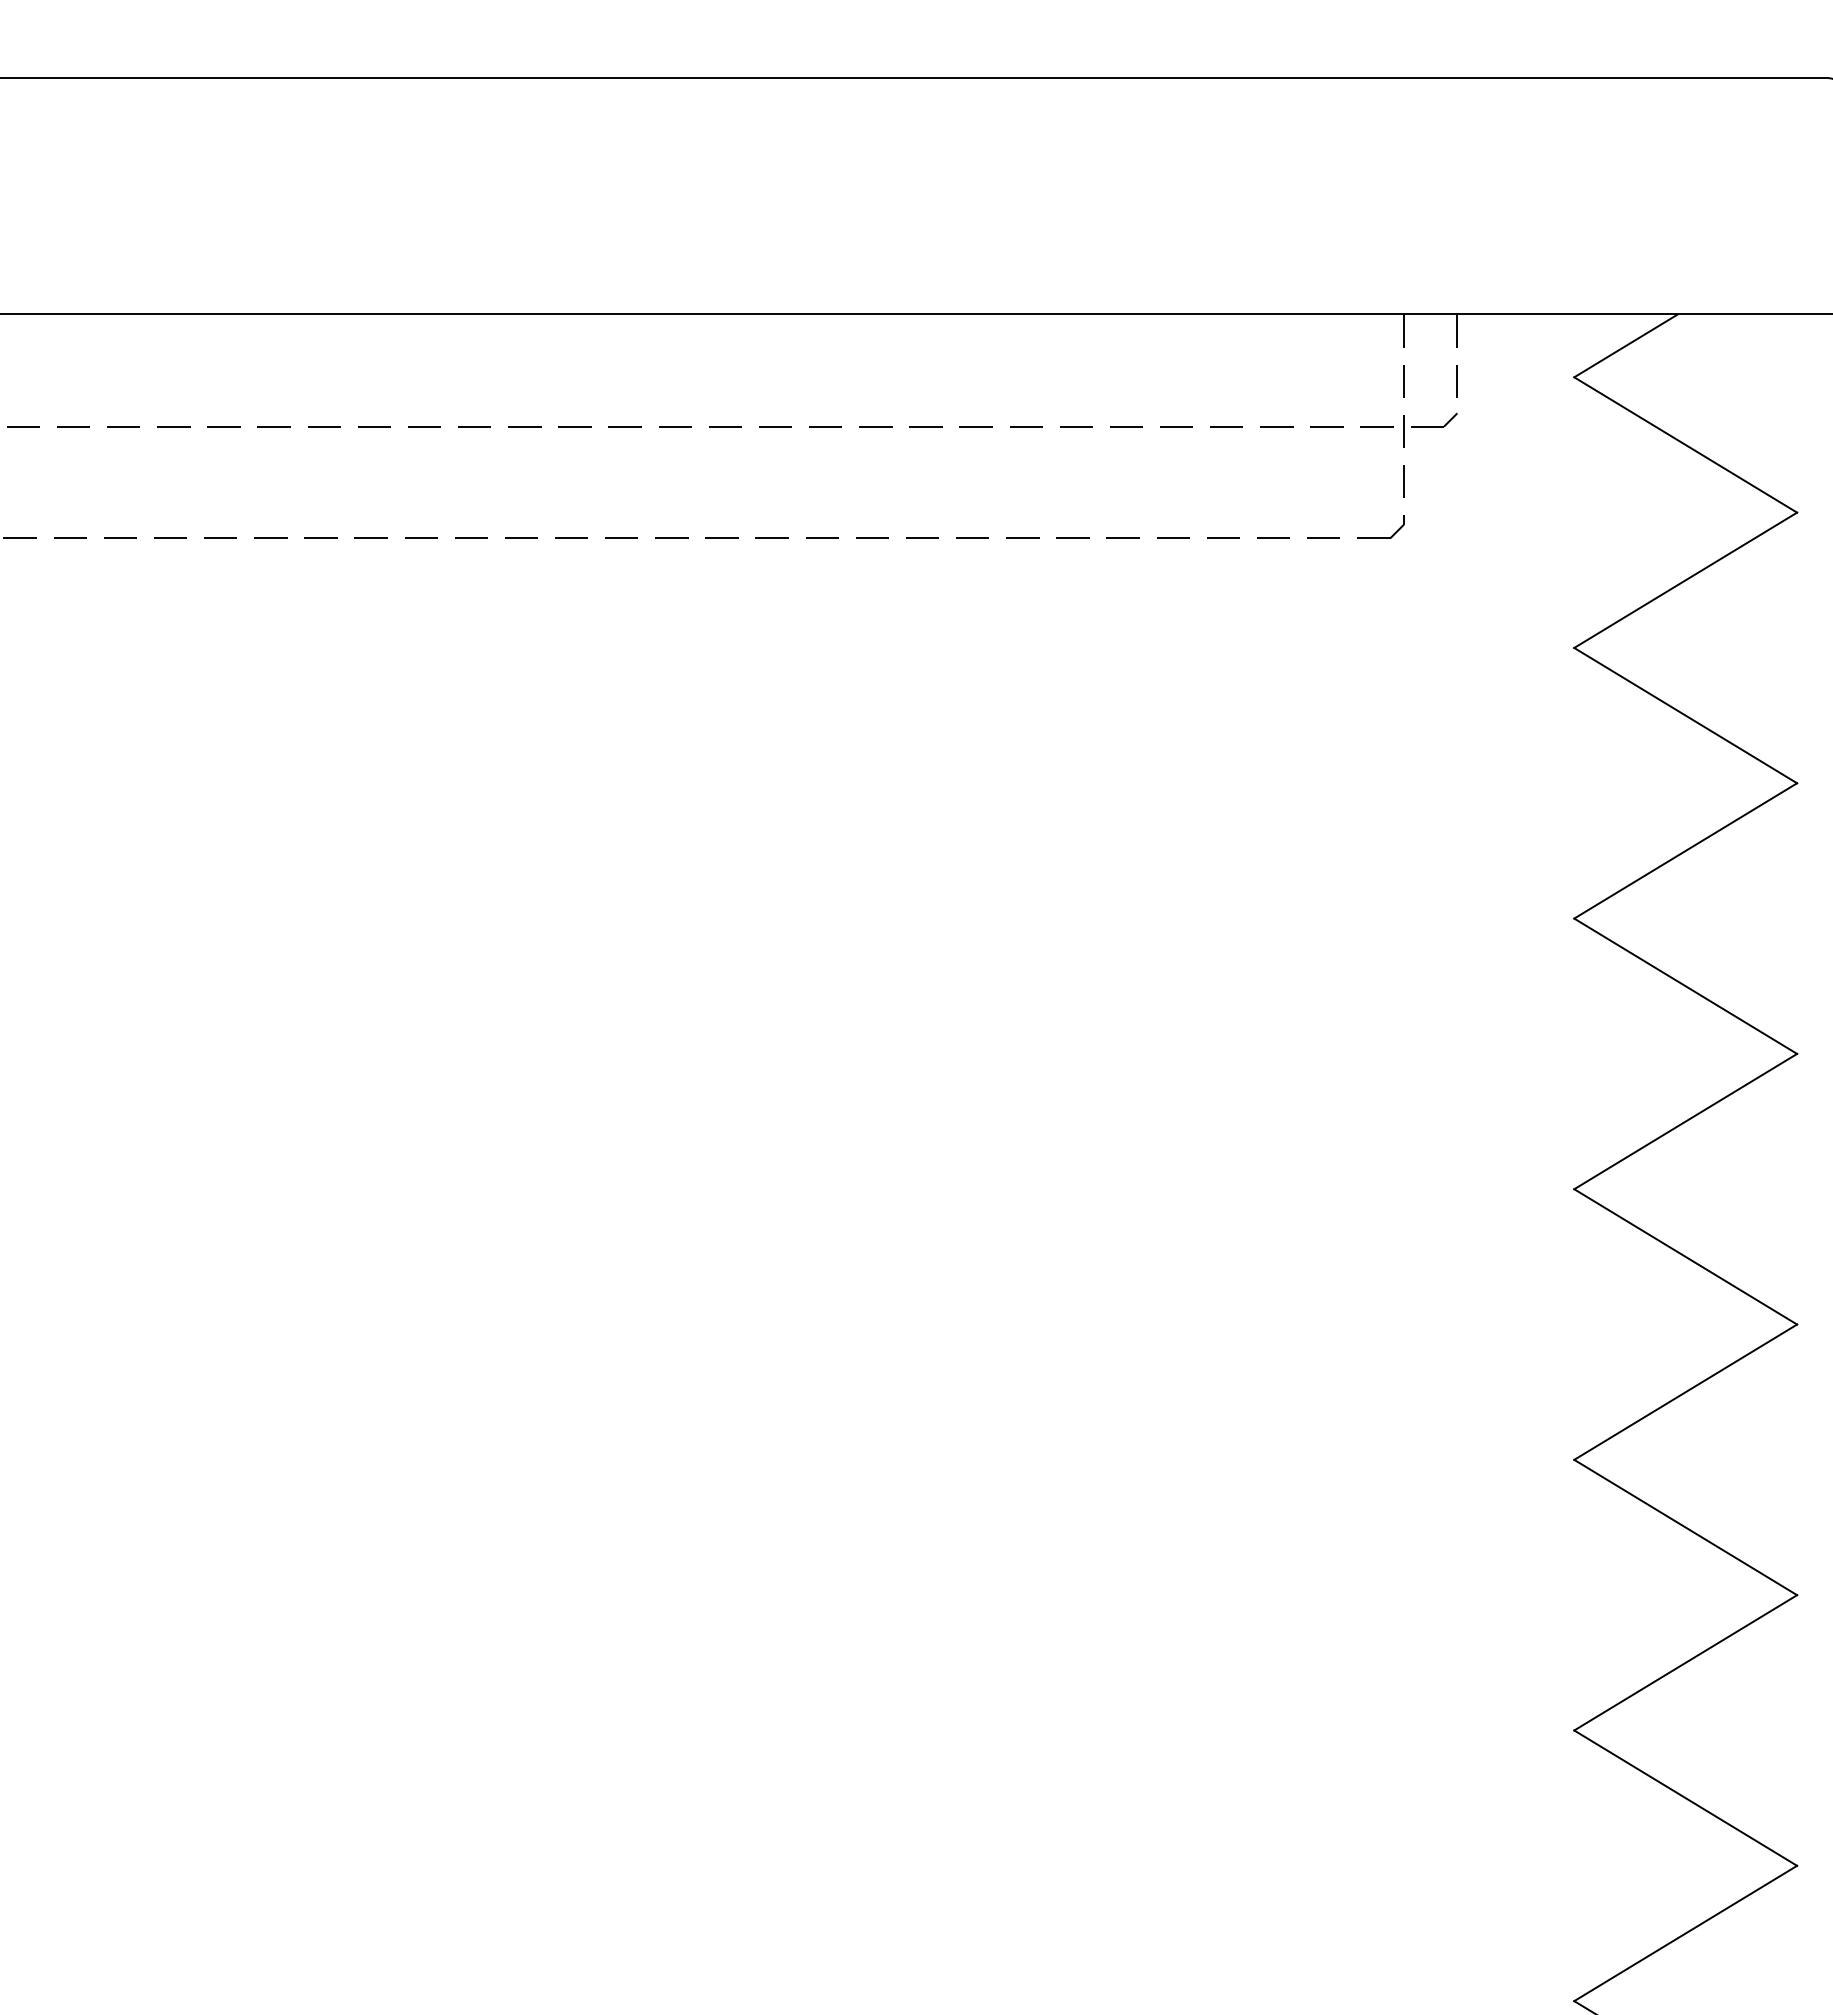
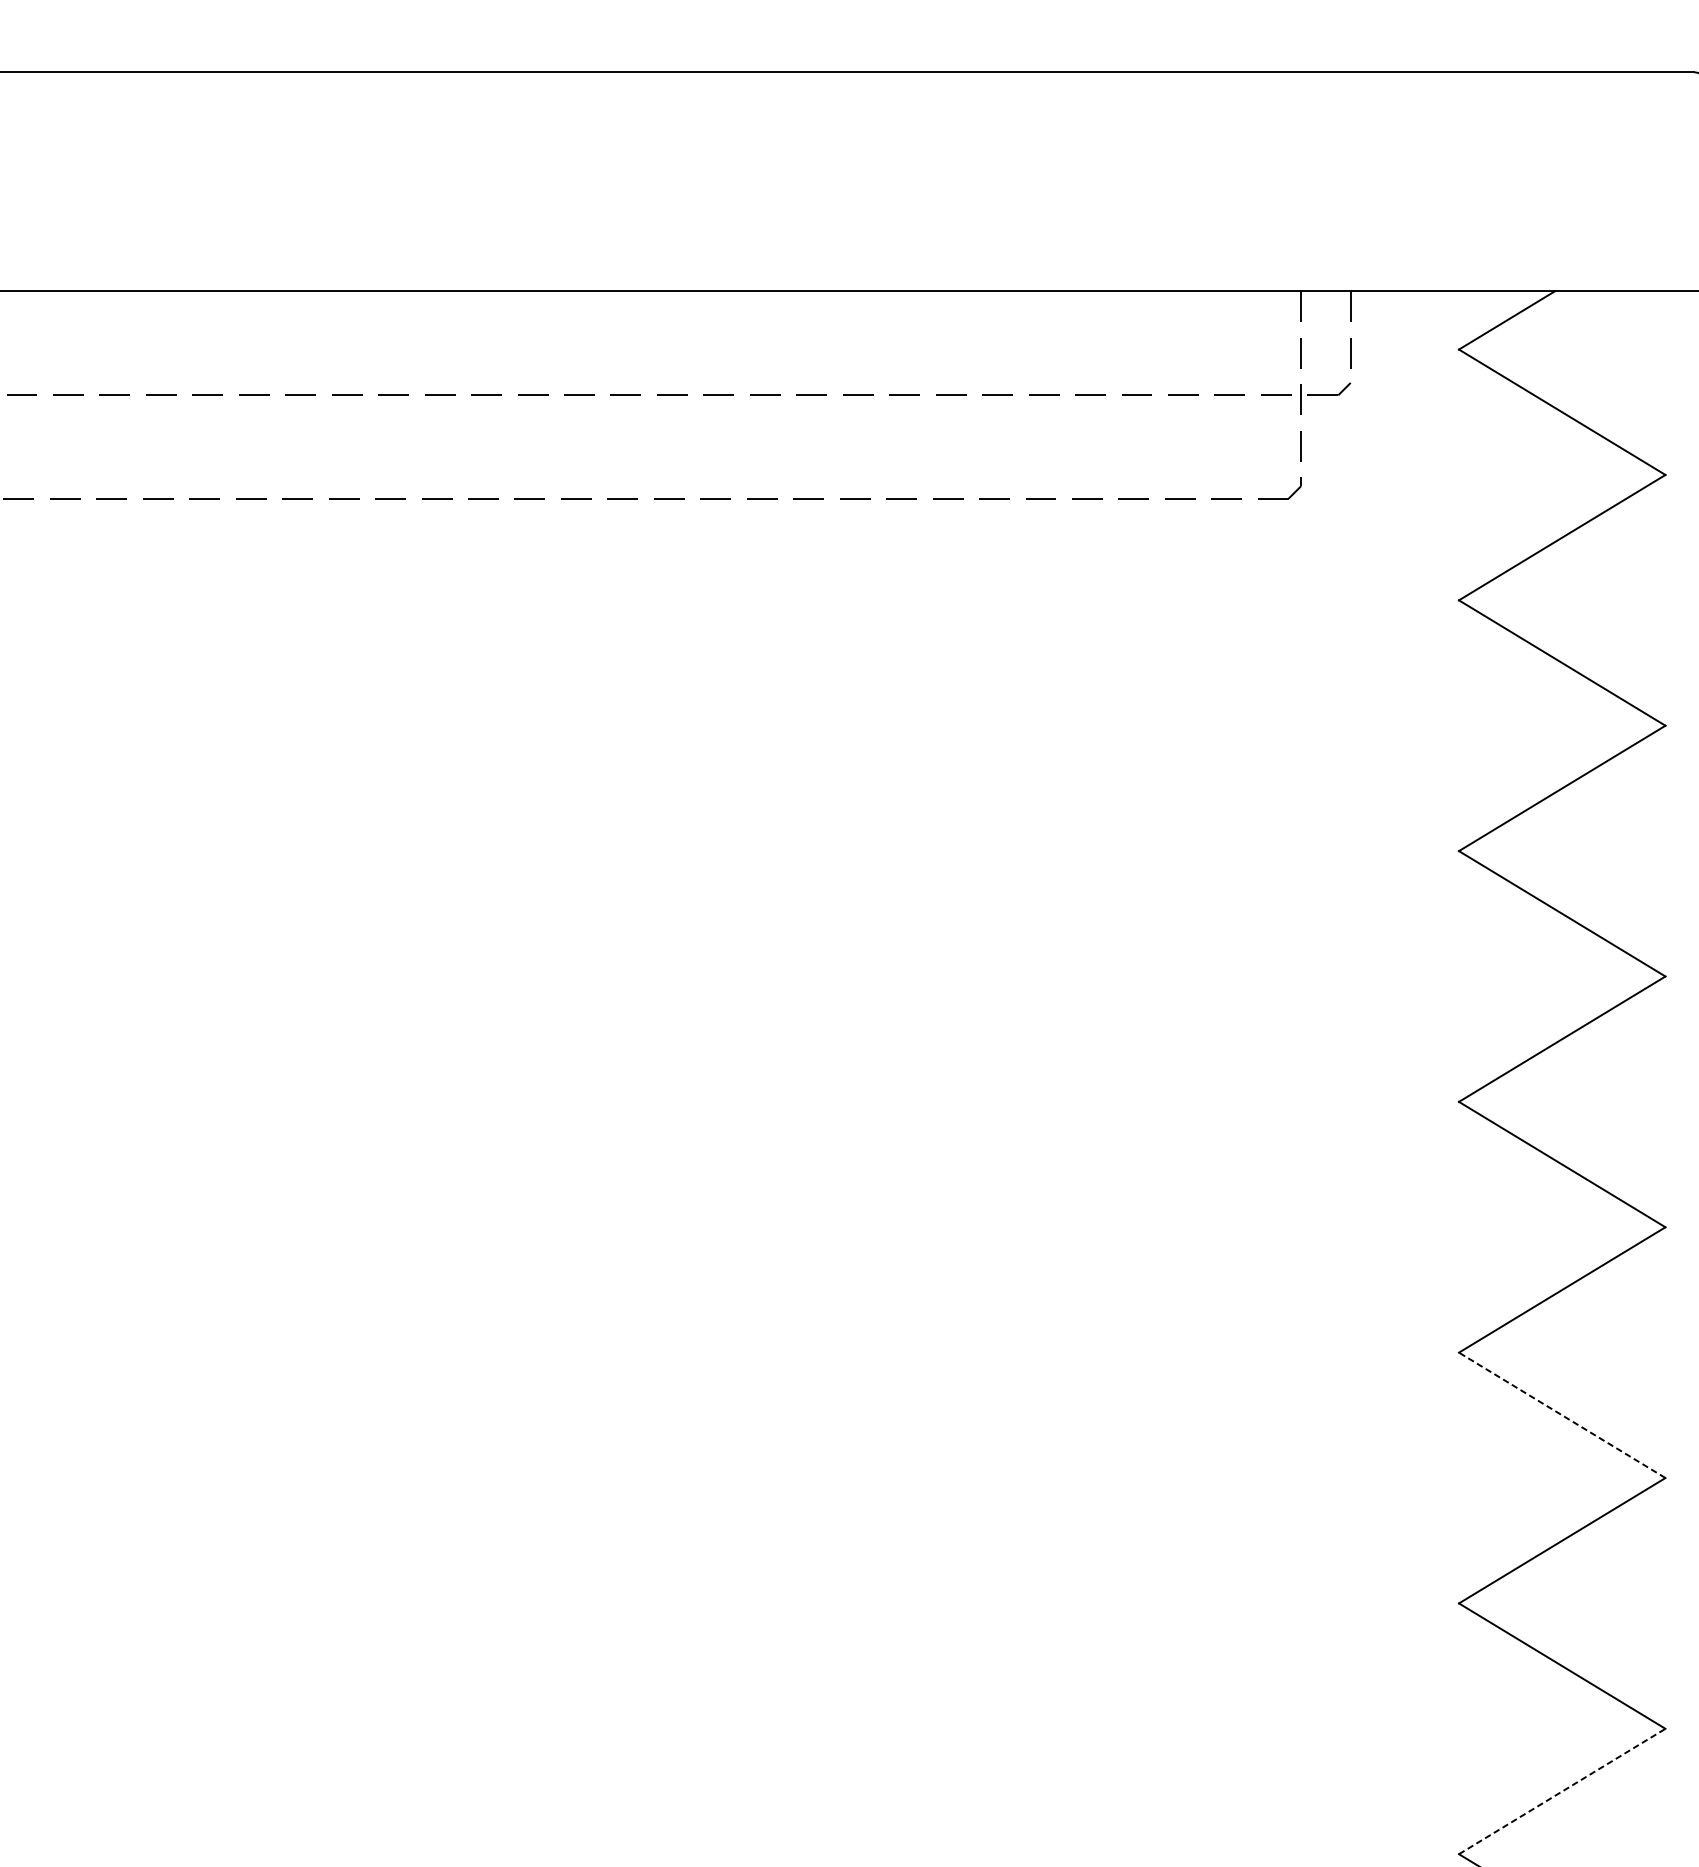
line: (1685, 1527) -> (1562, 1415), solid -> dashed
line: (1686, 1933) -> (1562, 1791), solid -> dashed

